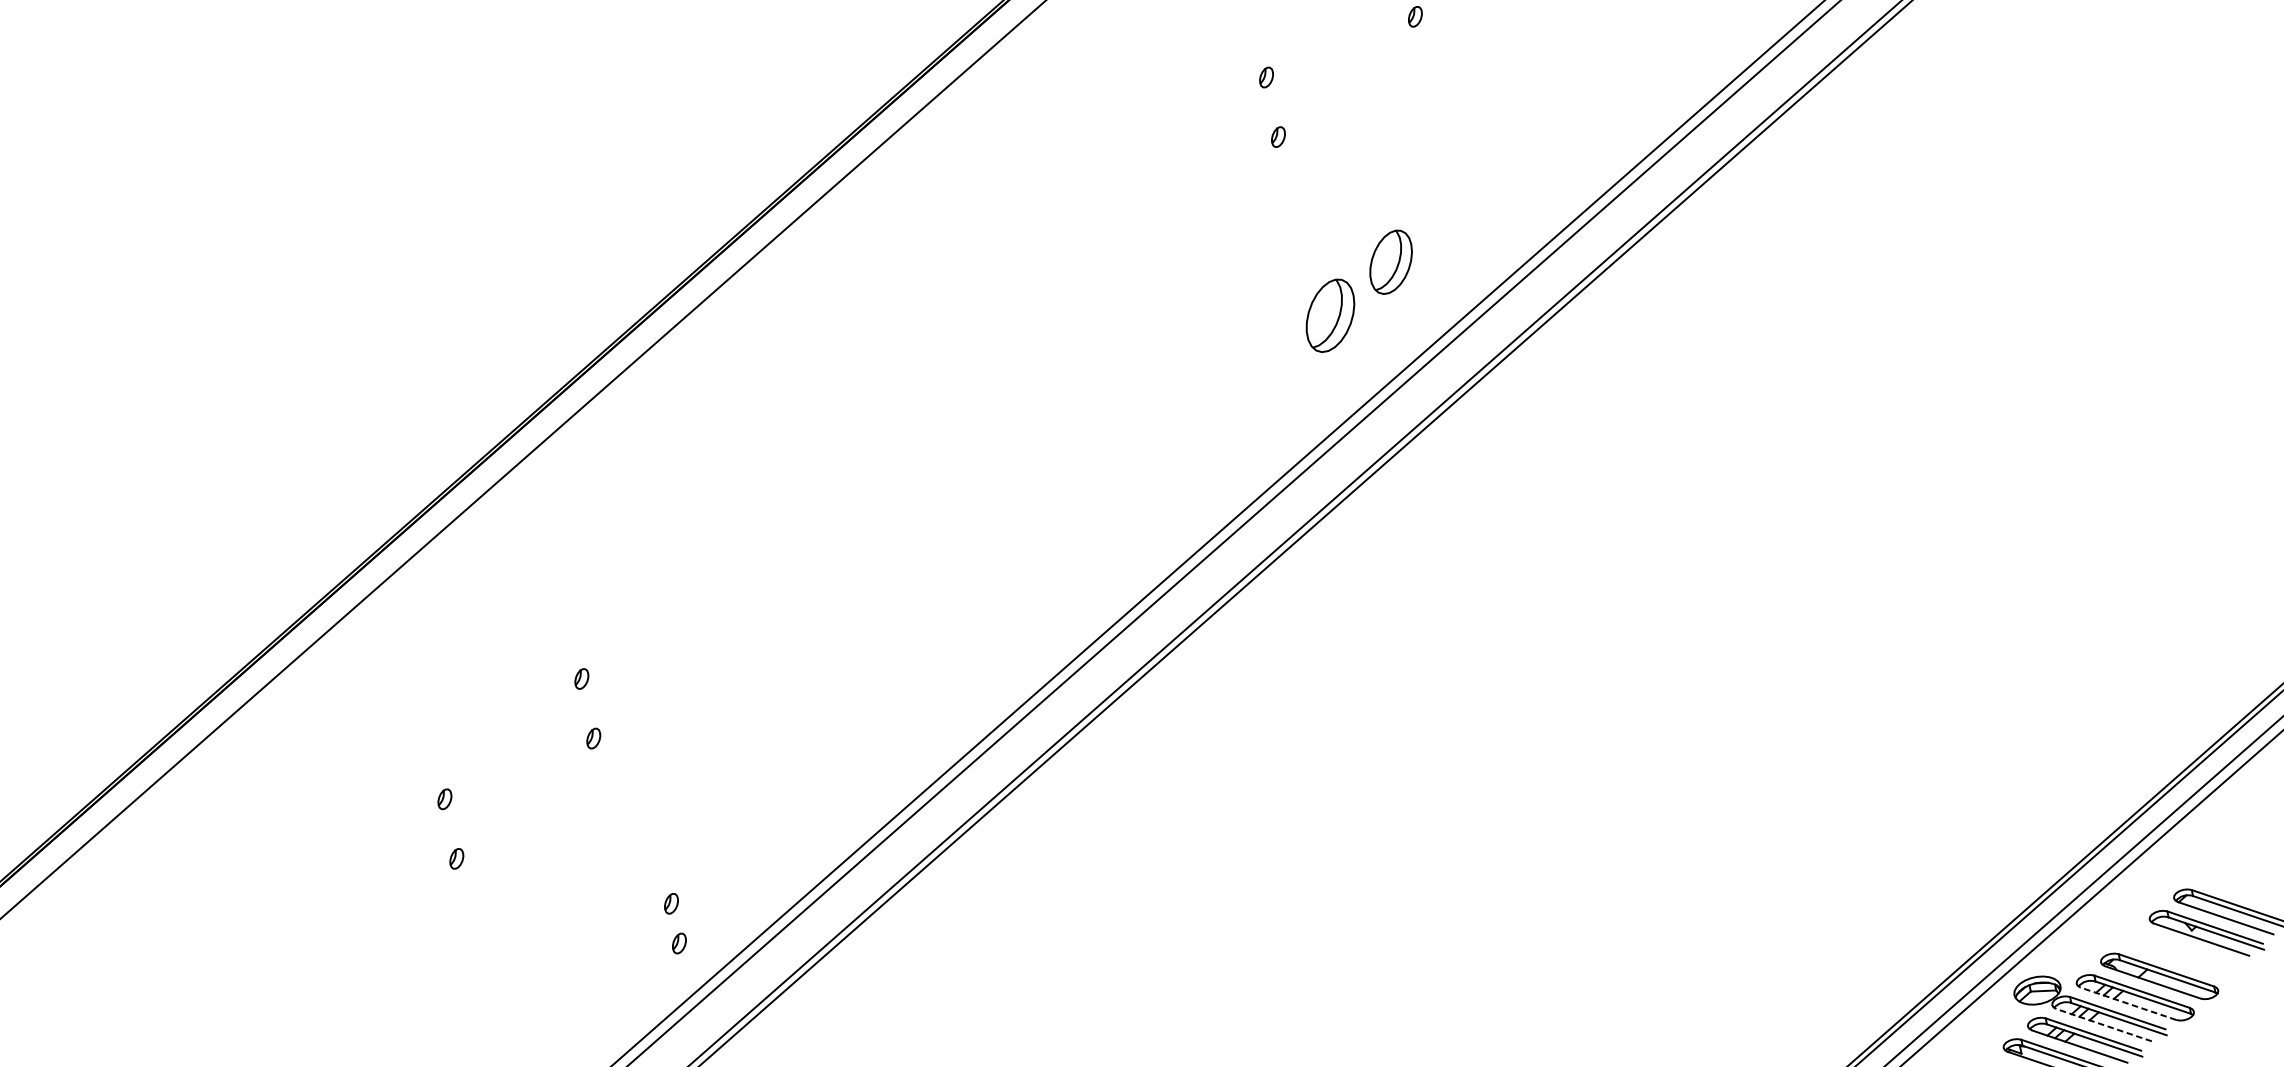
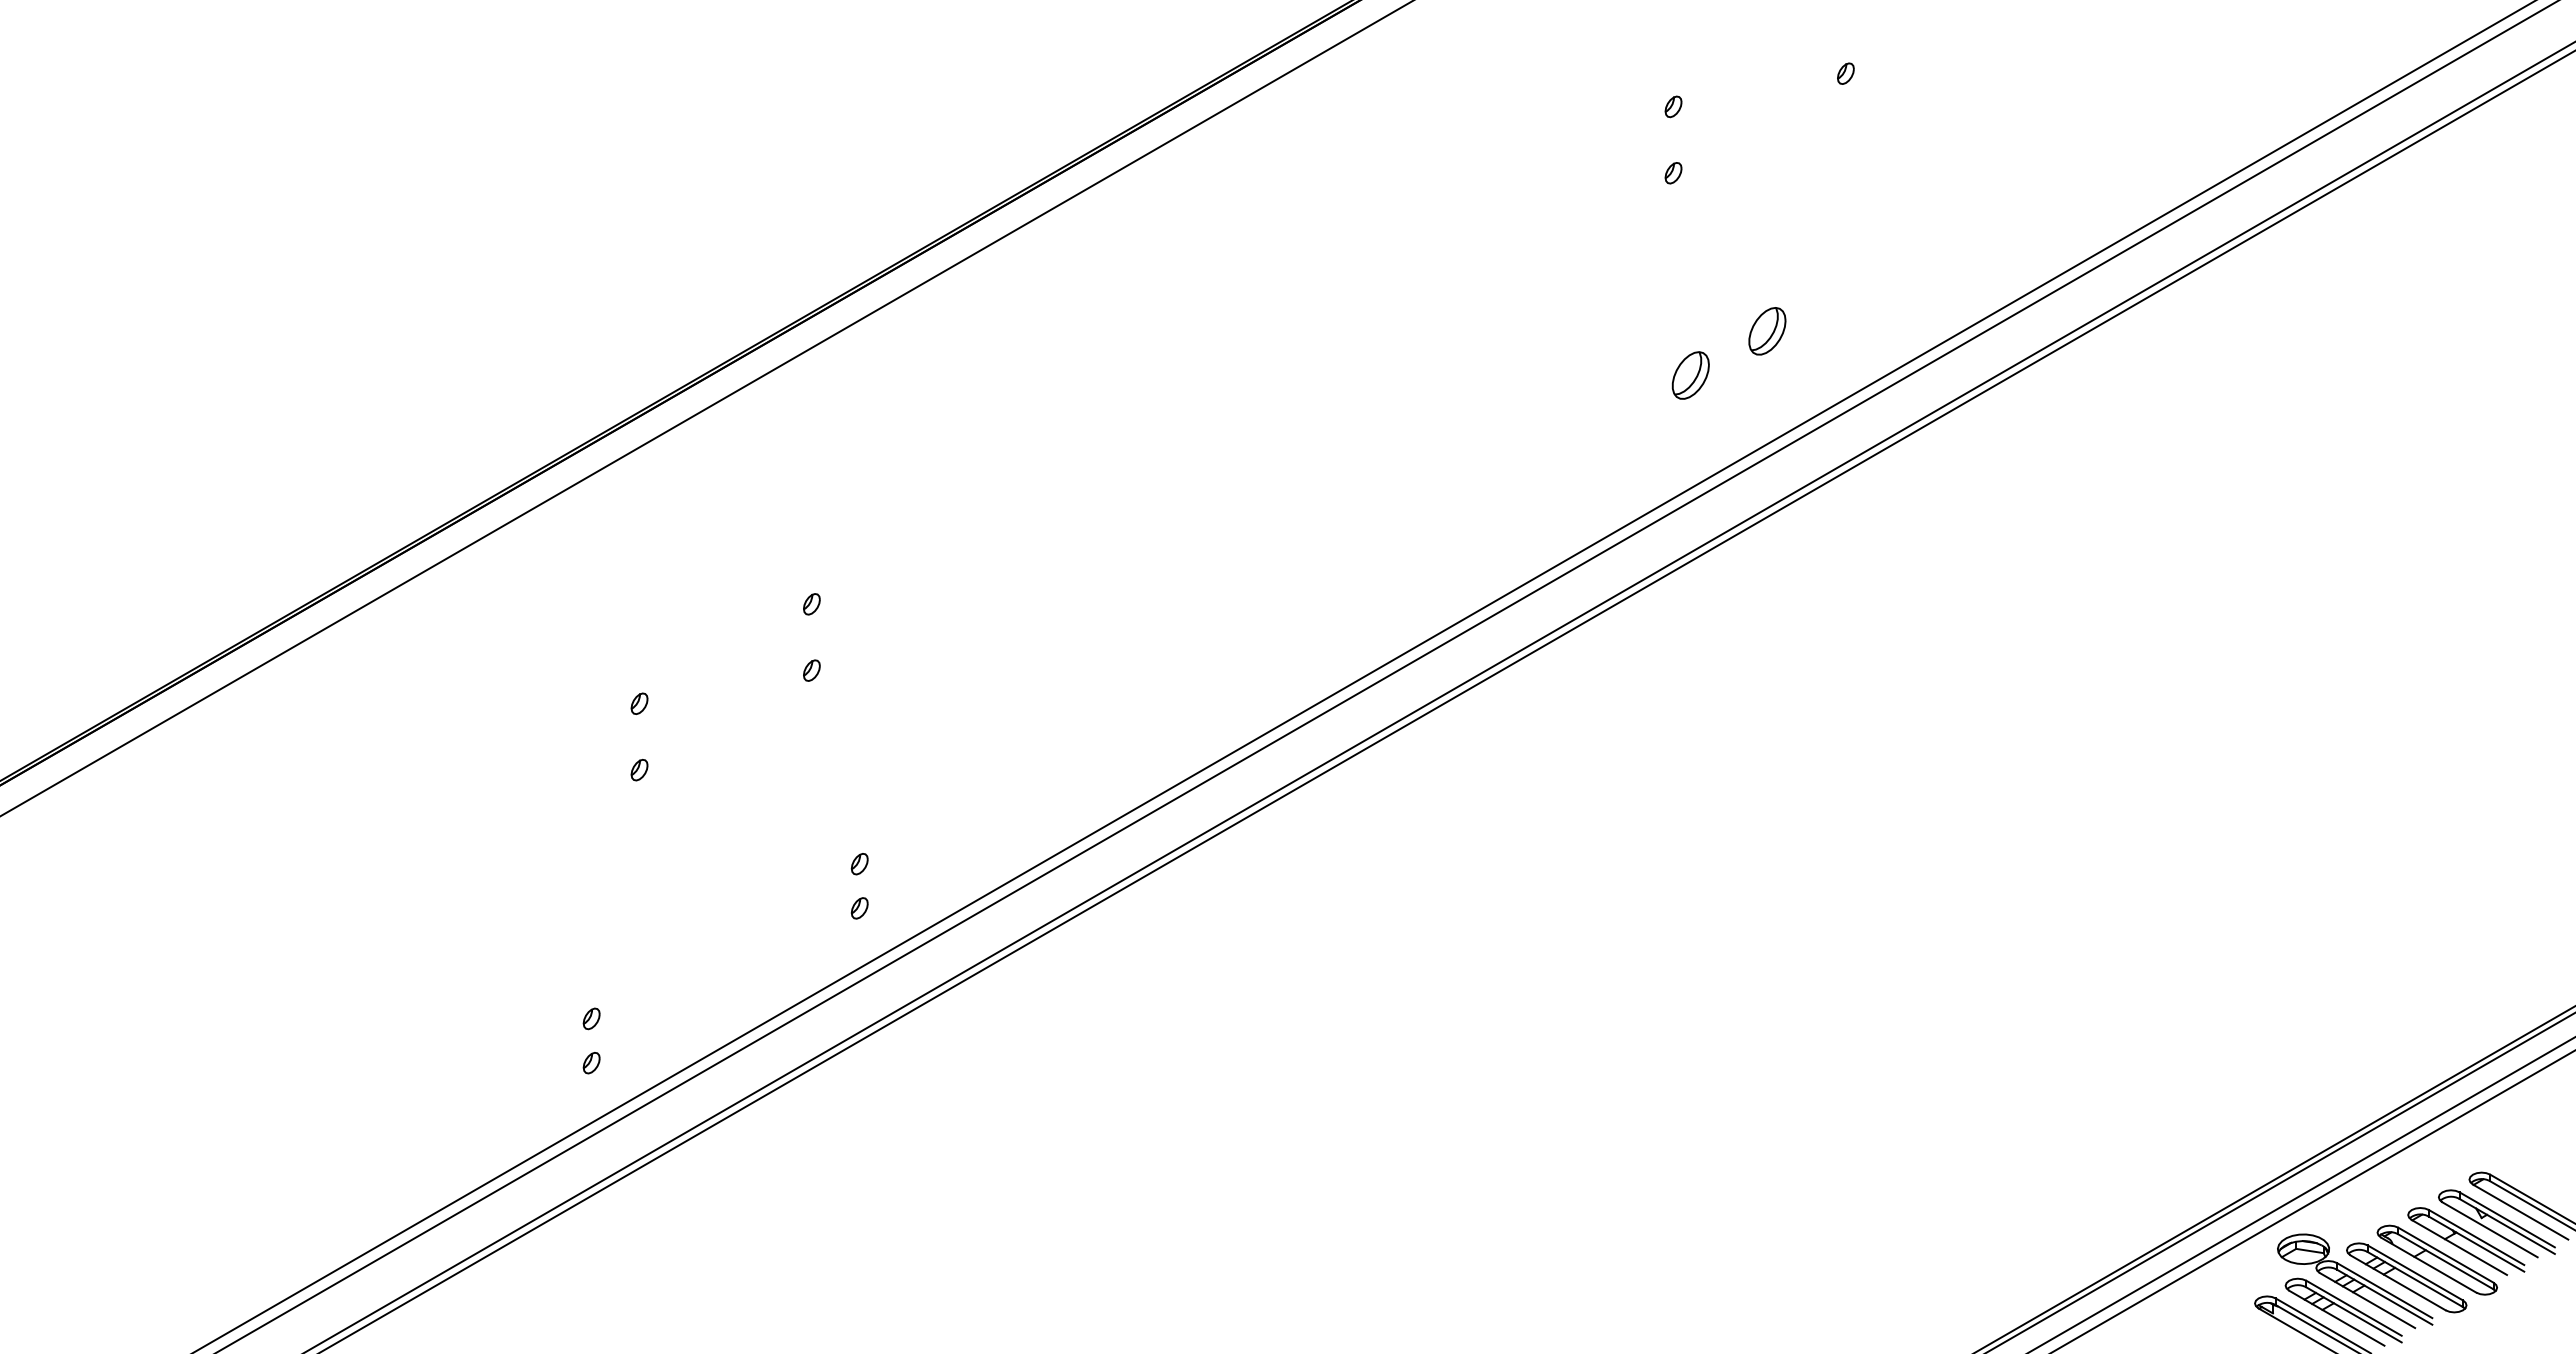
part: (1391, 262) -> (1767, 331), size x0.71
part: (1329, 315) -> (1690, 375), size x0.62
part: (2182, 954) -> (2466, 1241), added
line: (2128, 1003) -> (2398, 1282), dashed -> solid
line: (2104, 1025) -> (2367, 1300), dashed -> solid

